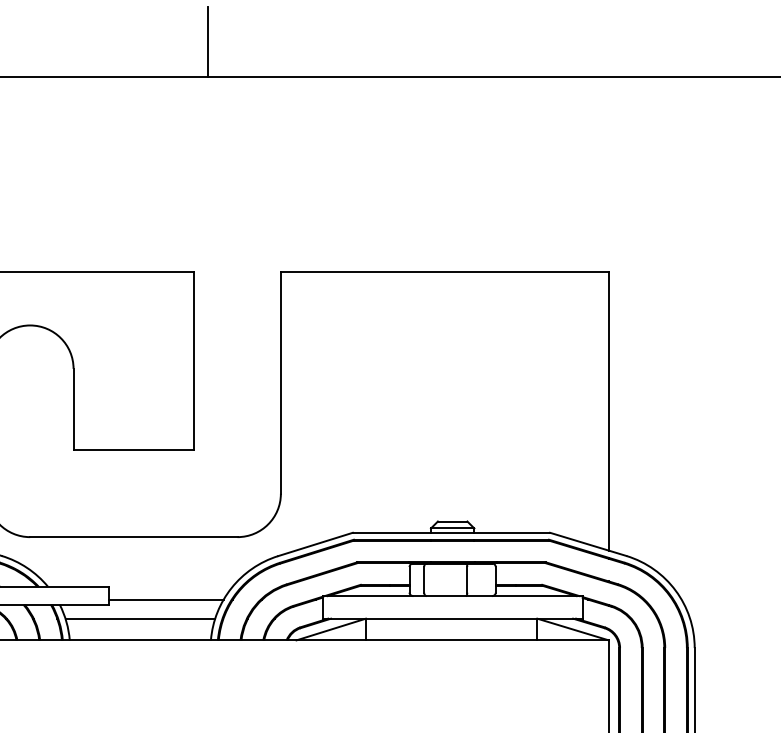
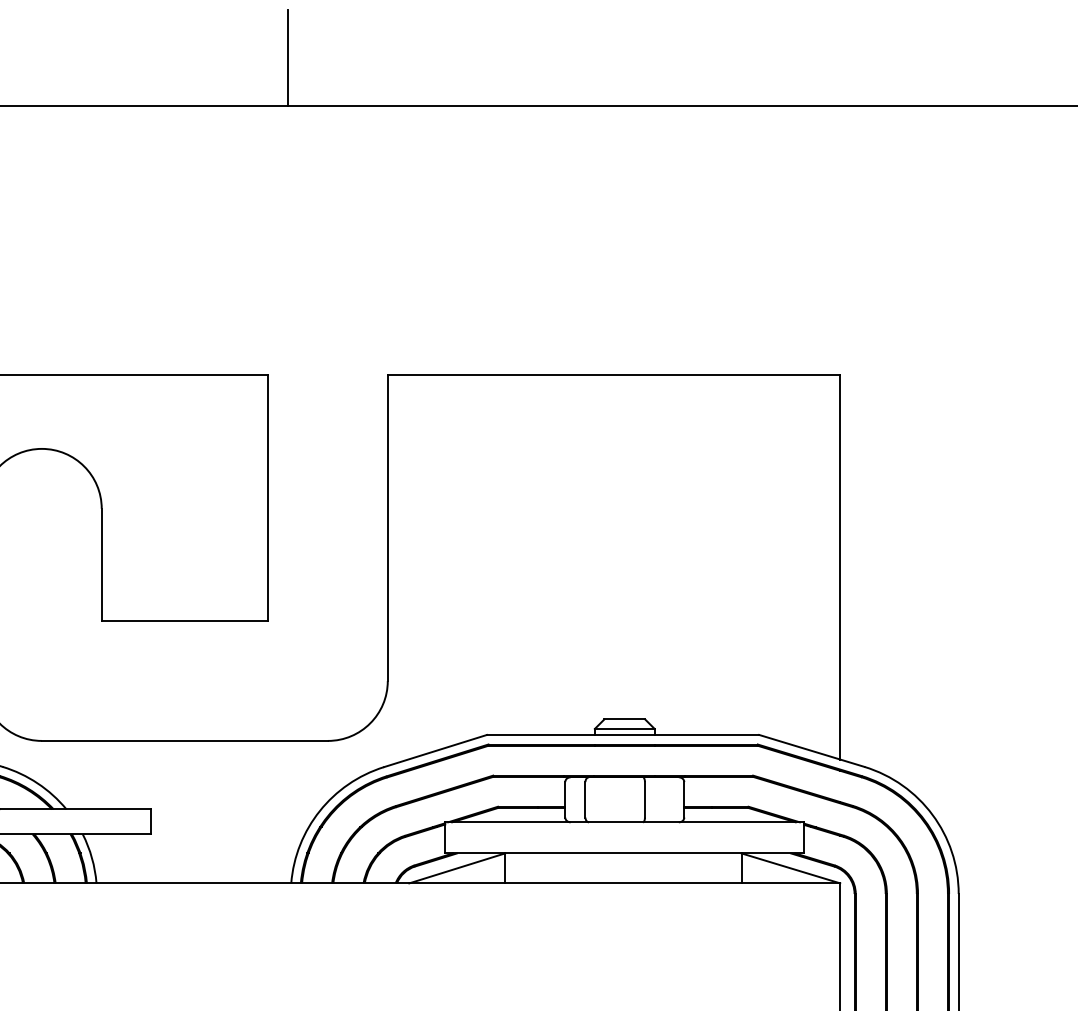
line: (166, 599) -> (229, 827), removed
line: (140, 618) -> (193, 853), removed

